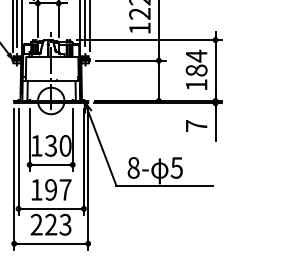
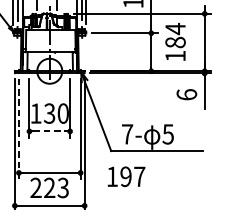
text: (196, 69) -> (175, 41), moved
text: (196, 125) -> (186, 94), 7 -> 6
line: (18, 162) -> (18, 129), solid -> dashed
line: (51, 164) -> (50, 131), solid -> dashed
text: (133, 167) -> (127, 133), 8- -> 7-
text: (51, 189) -> (126, 176), moved

